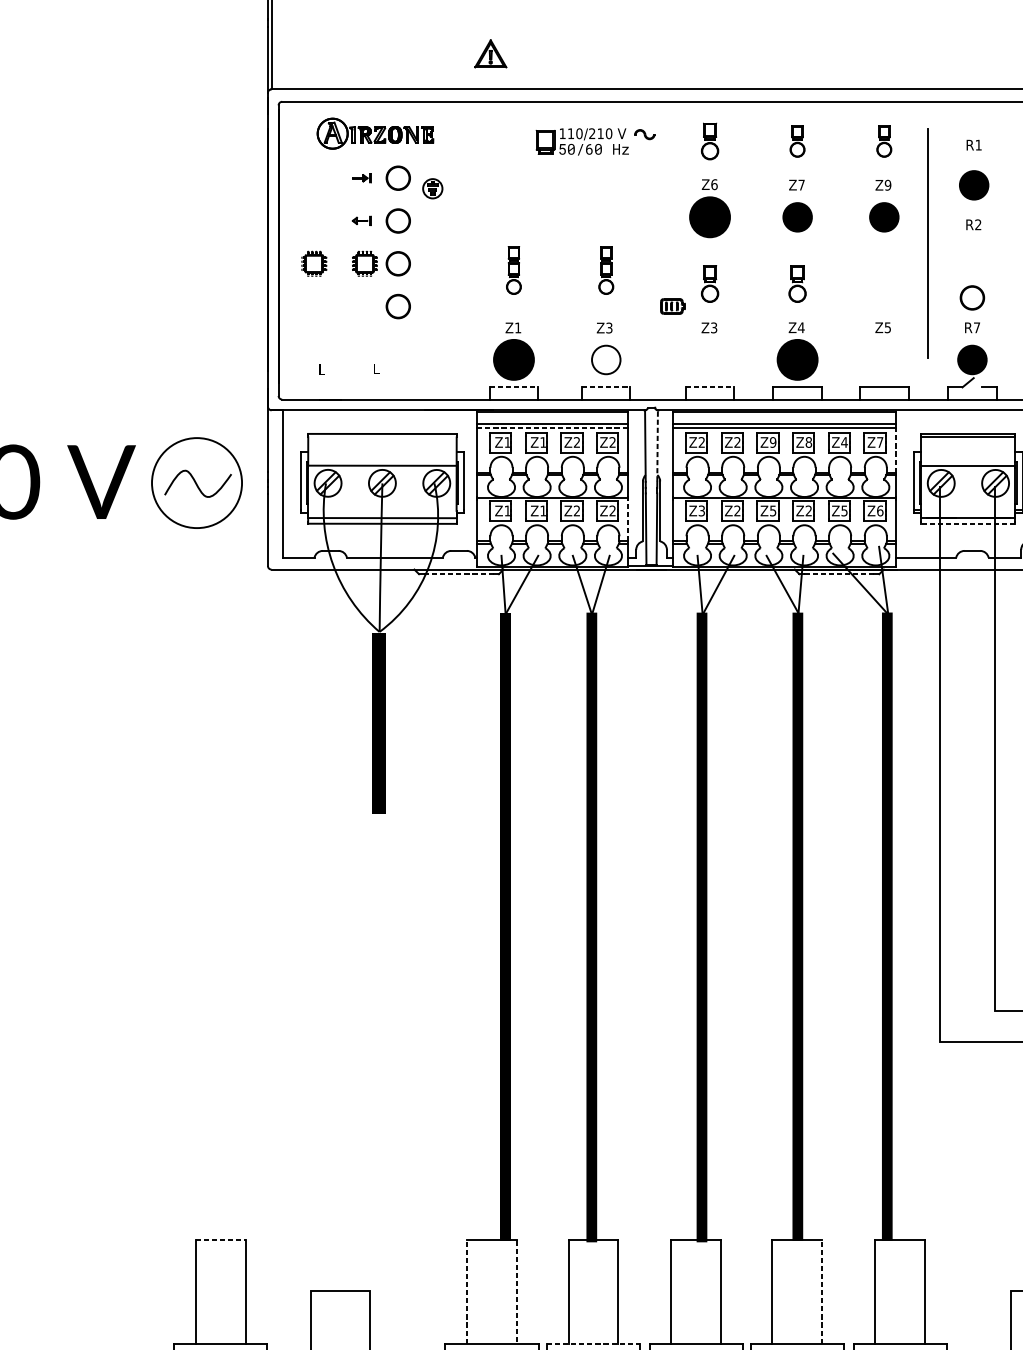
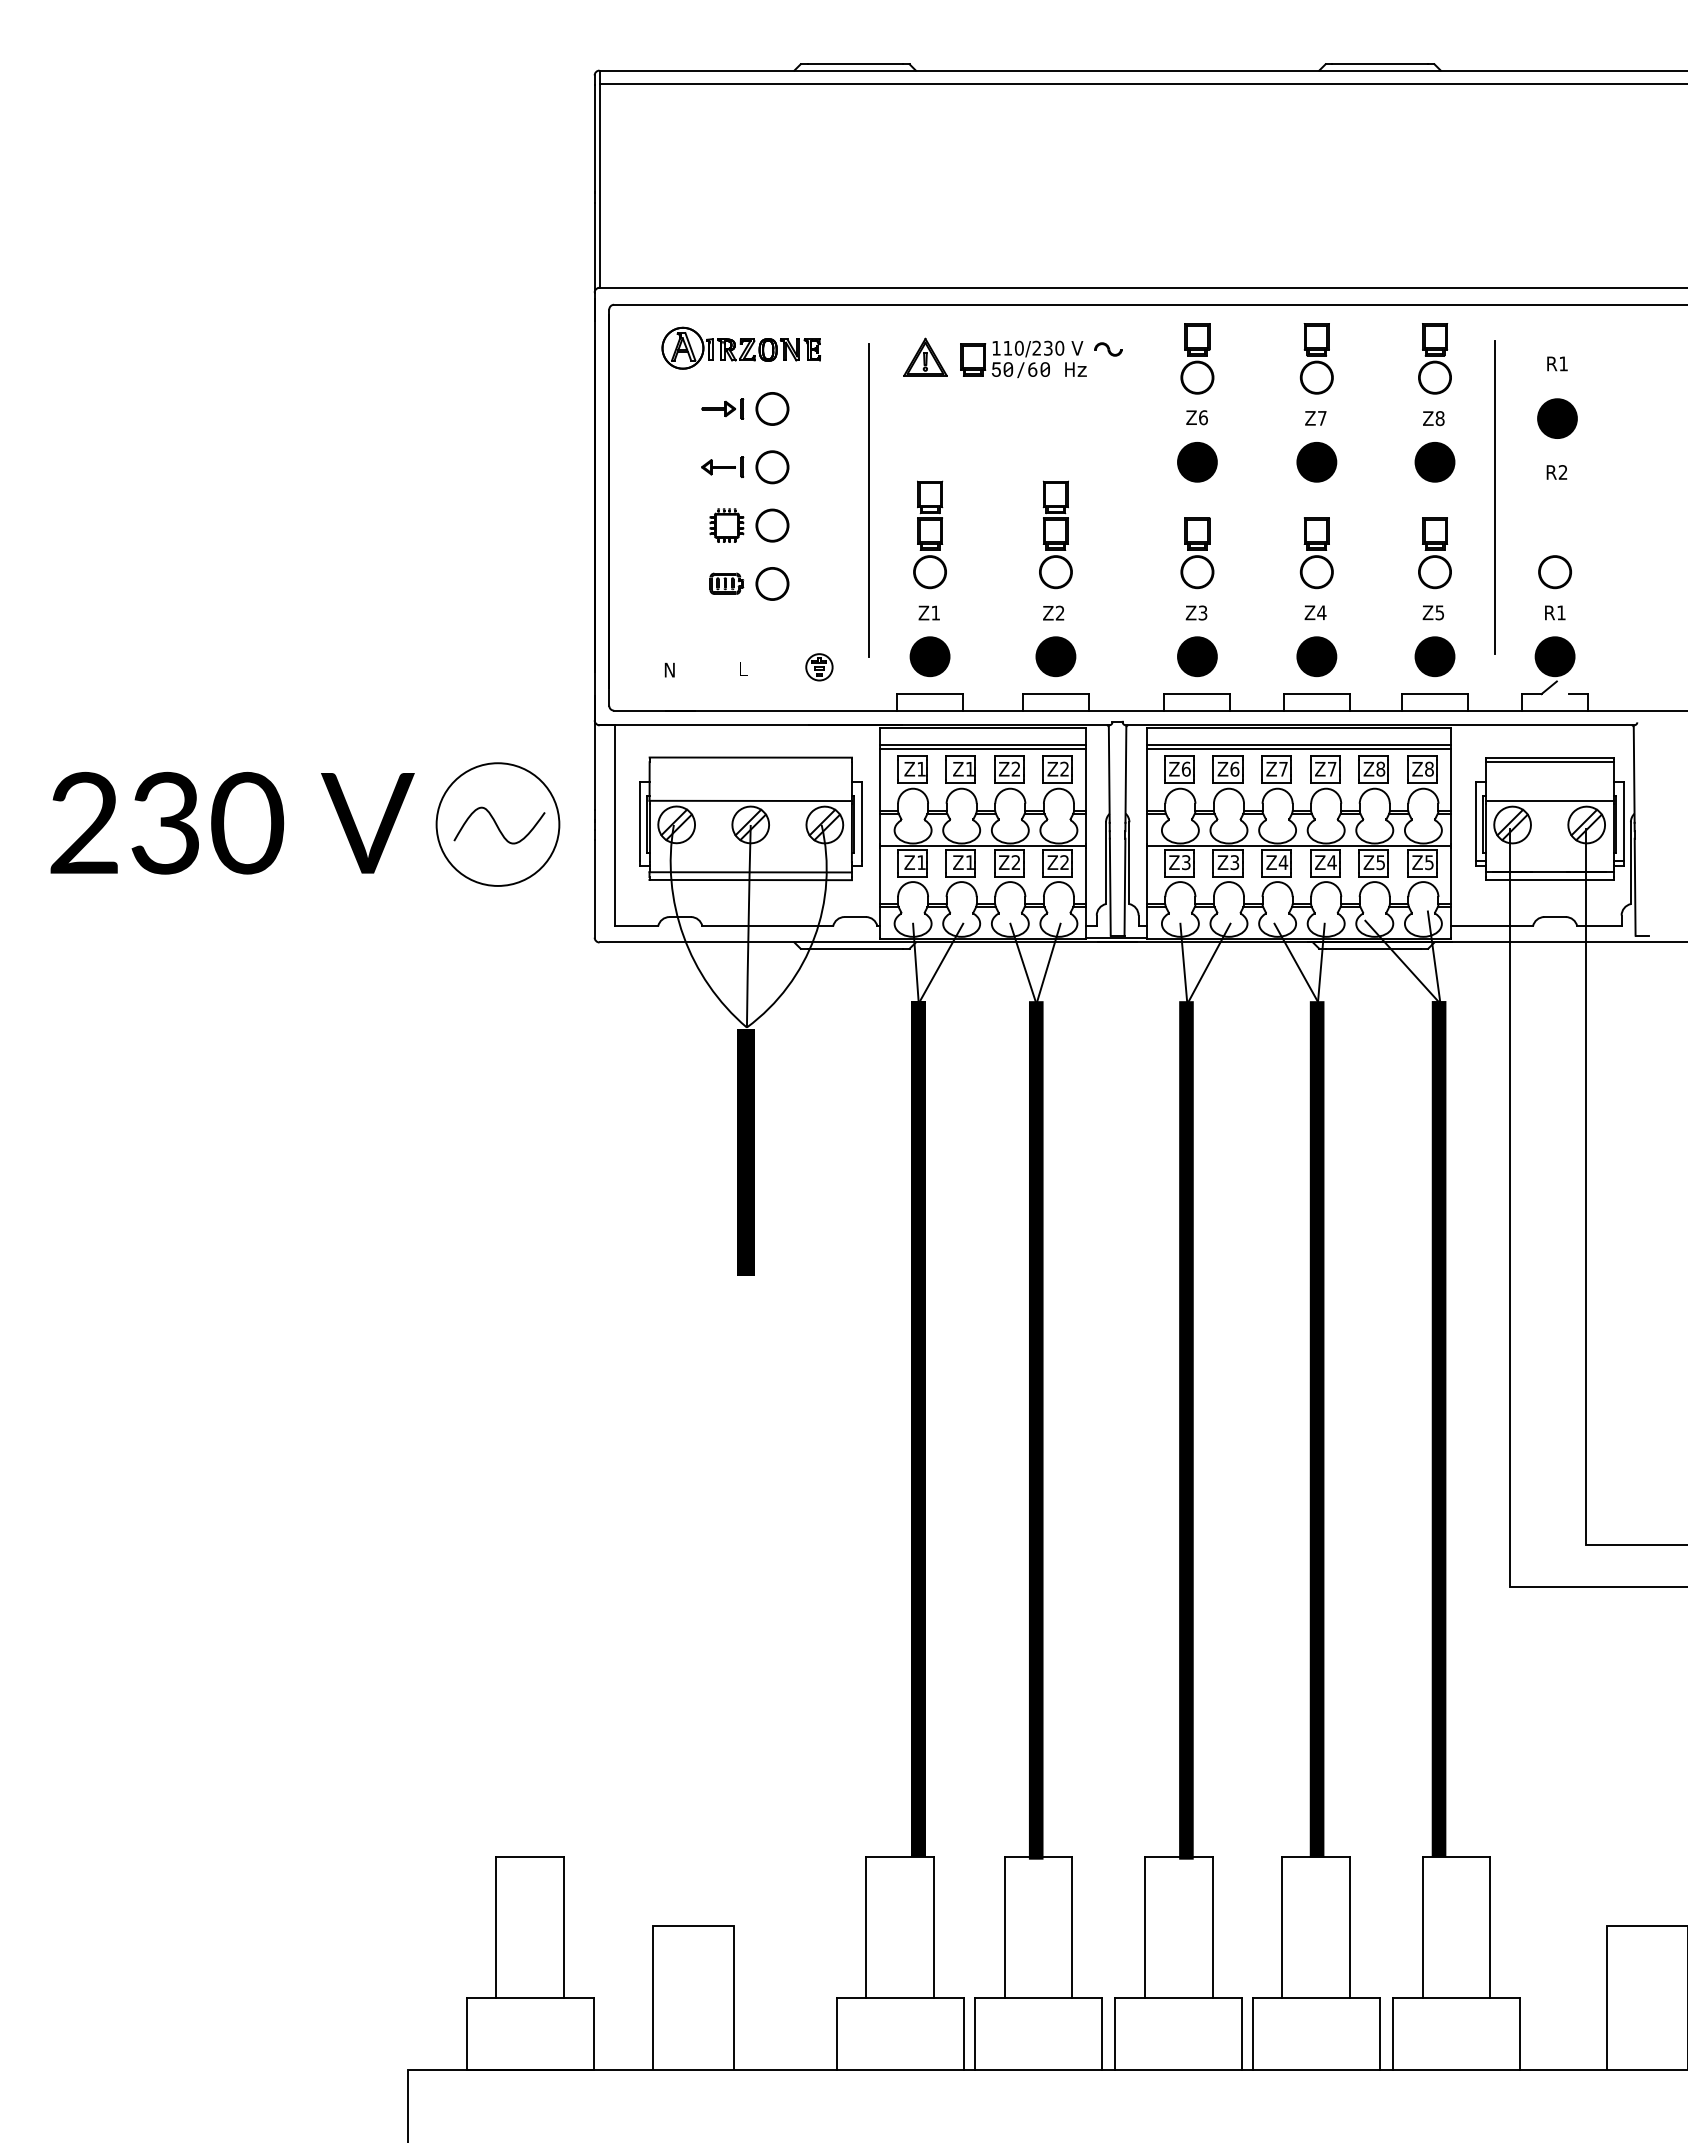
part: (490, 53) -> (925, 356), moved
text: (600, 133) -> (1048, 347), 110/210 -> 110/230
part: (710, 141) -> (1197, 358), size x1.43
part: (797, 141) -> (1316, 358), size x1.67
part: (883, 141) -> (1434, 358), size x1.67
part: (361, 177) -> (722, 408), size x1.67
text: (887, 185) -> (1439, 418), Z9 -> Z8
part: (432, 188) -> (819, 667), moved
part: (710, 217) -> (1197, 462), size x0.71
part: (361, 220) -> (722, 466), size x1.67
line: (468, 245) -> (868, 500), added
part: (314, 263) -> (657, 525), removed
part: (513, 270) -> (929, 534), size x1.67
part: (605, 270) -> (1055, 534), size x1.67
part: (710, 284) -> (1197, 553), size x1.43
part: (797, 284) -> (1316, 553), size x1.43
part: (883, 284) -> (1434, 553), added
part: (672, 306) -> (726, 583), moved
text: (977, 327) -> (1561, 612), R7 -> R1
text: (609, 328) -> (1060, 613), Z3 -> Z2
part: (513, 359) -> (929, 656), size x0.71
fill: (605, 359) -> (1055, 656), added
part: (710, 359) -> (1197, 656), added
part: (797, 359) -> (1316, 656), size x0.71
part: (883, 359) -> (1434, 656), added
text: (322, 369) -> (669, 669), L -> N
line: (514, 387) -> (930, 694), dashed -> solid
line: (605, 387) -> (1055, 694), dashed -> solid
line: (710, 387) -> (1197, 694), dashed -> solid
line: (553, 428) -> (983, 749), dashed -> solid
text: (701, 441) -> (1185, 768), Z2 -> Z6
text: (737, 441) -> (1234, 768), Z2 -> Z6
text: (773, 441) -> (1283, 768), Z9 -> Z7
text: (808, 441) -> (1331, 768), Z8 -> Z7
text: (844, 441) -> (1380, 768), Z4 -> Z8
text: (880, 441) -> (1429, 768), Z7 -> Z8
line: (657, 447) -> (1125, 775), dashed -> solid
line: (895, 450) -> (1450, 779), dashed -> solid
text: (737, 510) -> (1234, 862), Z2 -> Z3
text: (773, 510) -> (1283, 862), Z5 -> Z4
text: (808, 510) -> (1331, 862), Z2 -> Z4
text: (880, 510) -> (1429, 862), Z6 -> Z5
line: (628, 520) -> (1086, 875), dashed -> solid
line: (968, 524) -> (1549, 880), dashed -> solid
line: (459, 573) -> (855, 948), dashed -> solid
line: (839, 573) -> (1373, 948), dashed -> solid
line: (220, 1240) -> (530, 1857), dashed -> solid
line: (467, 1291) -> (866, 1926), dashed -> solid
line: (822, 1291) -> (1350, 1926), dashed -> solid
line: (517, 1292) -> (934, 1927), dashed -> solid
line: (593, 1343) -> (1038, 1997), dashed -> solid

